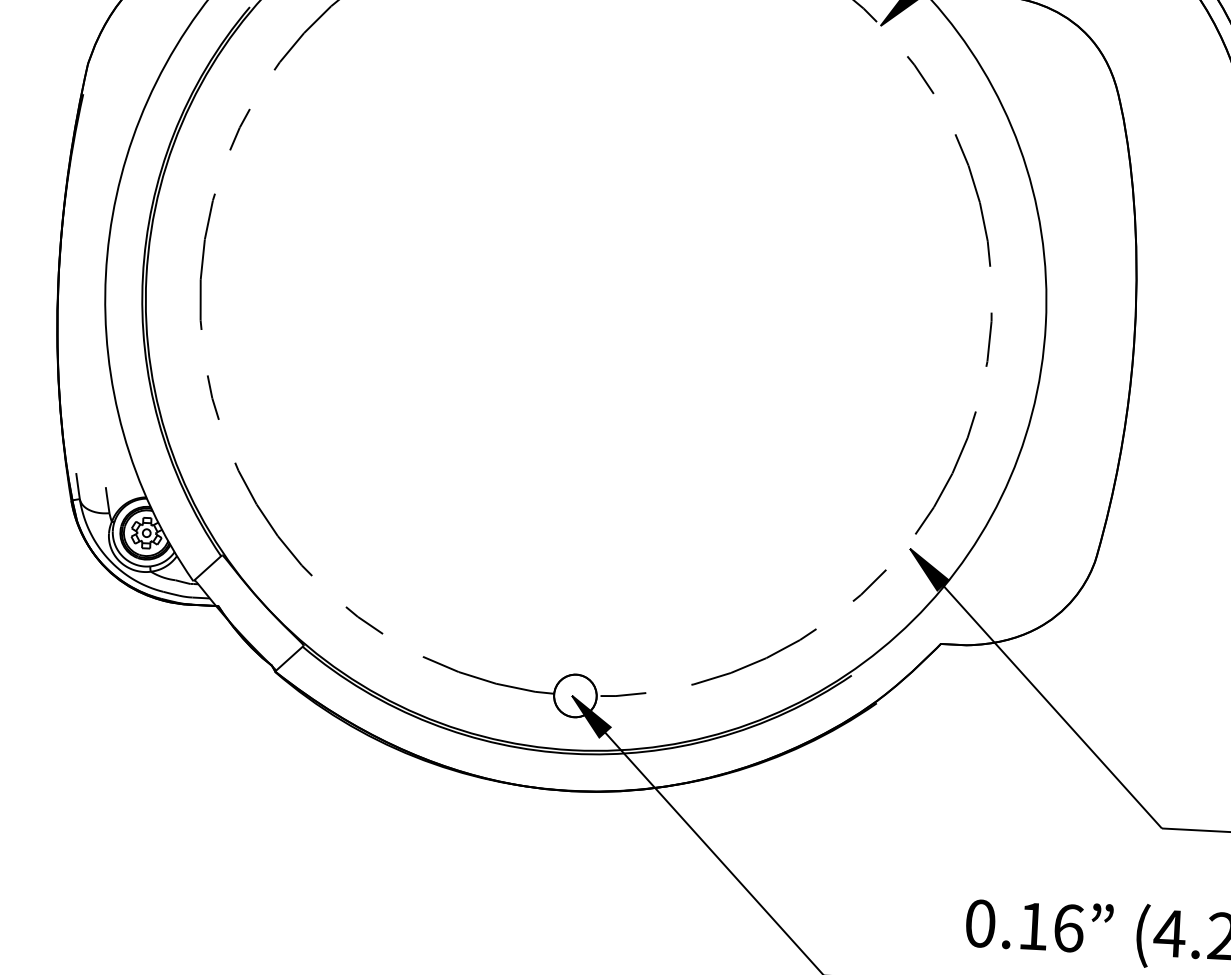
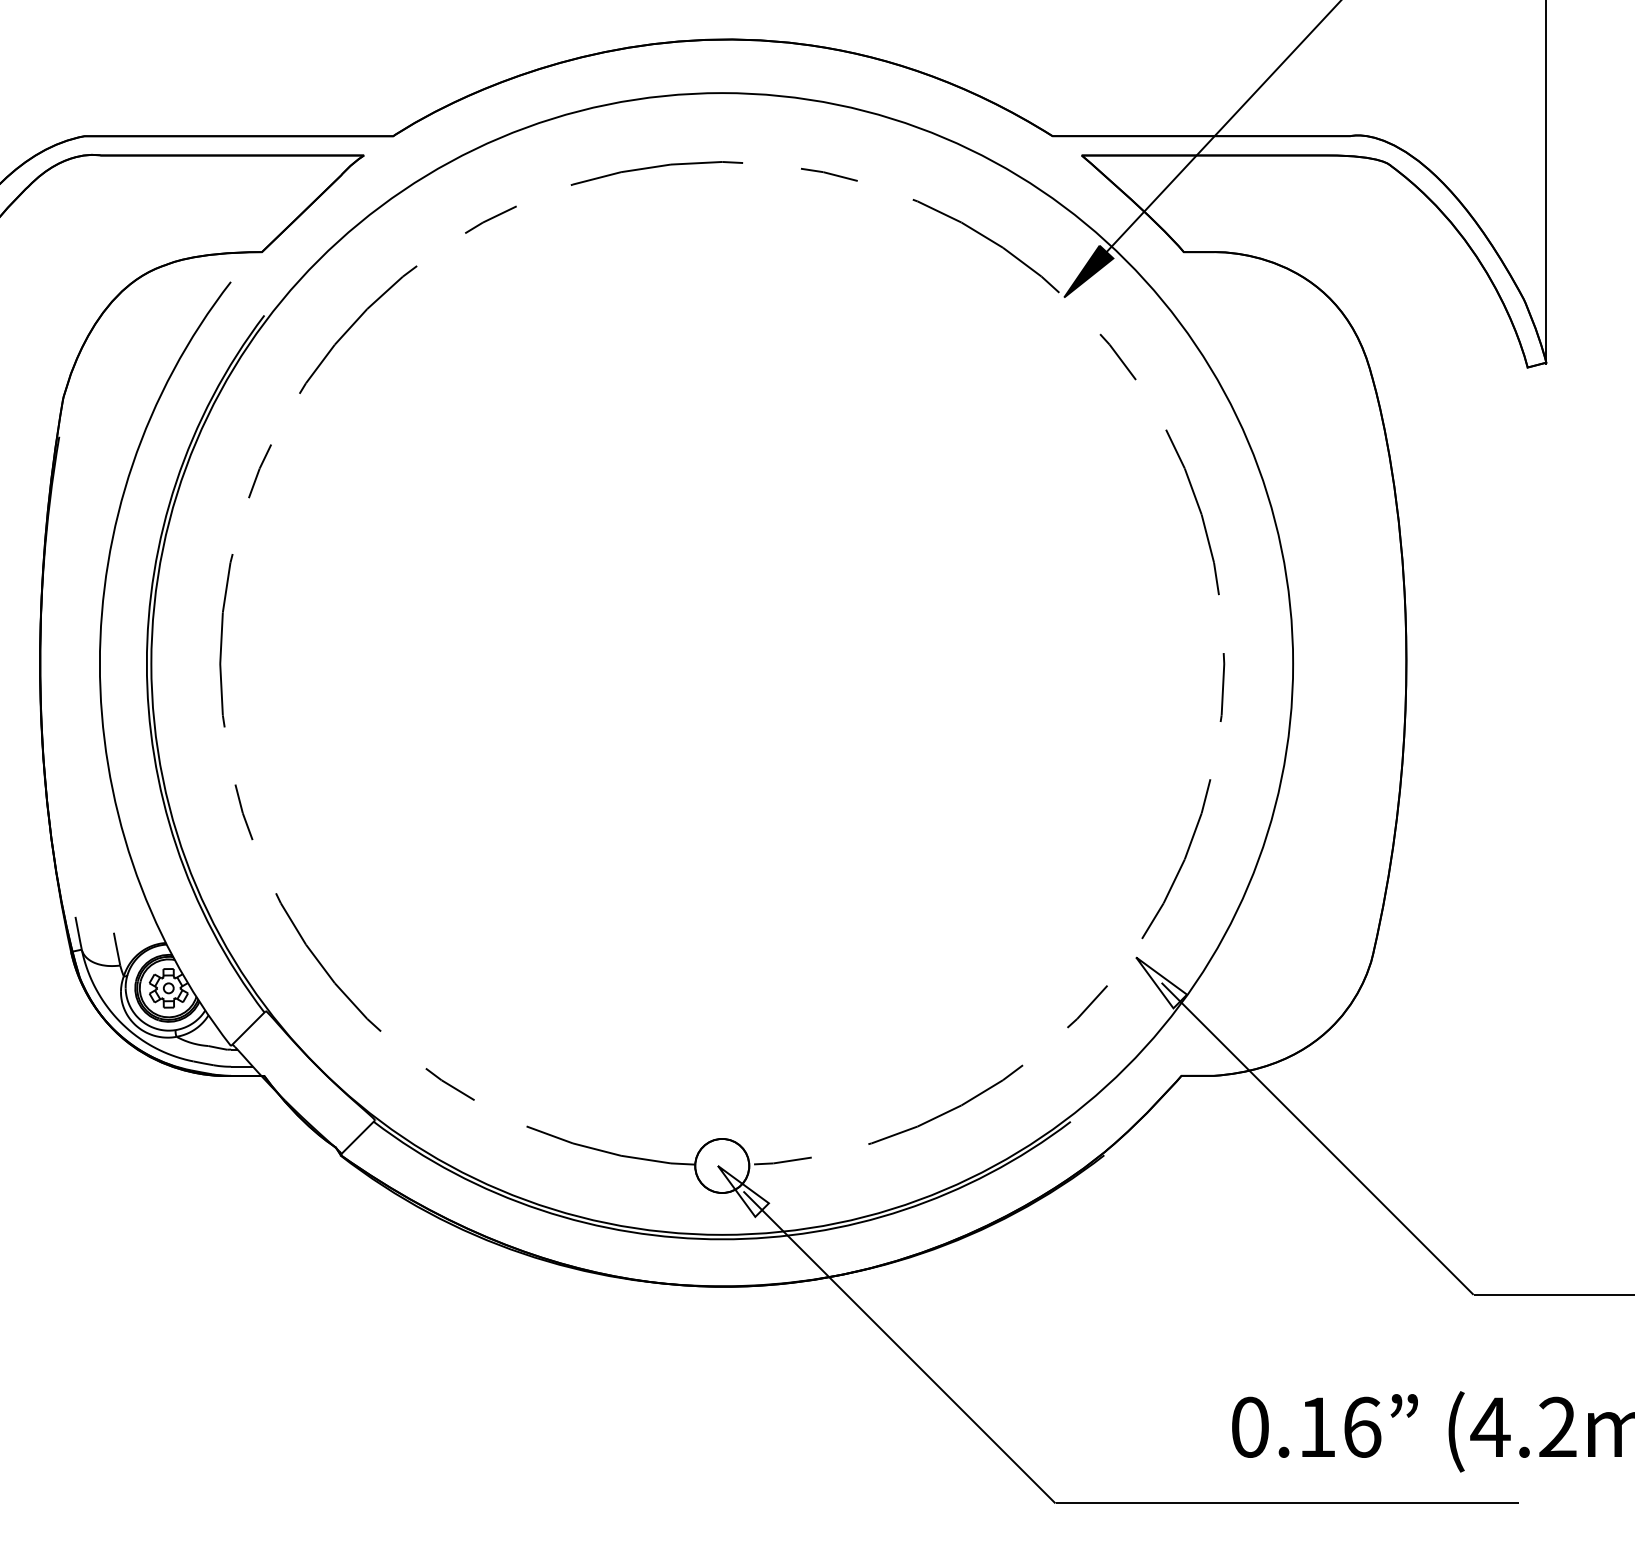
fill: (928, 569) -> (1161, 982), removed
fill: (591, 716) -> (743, 1190), removed

